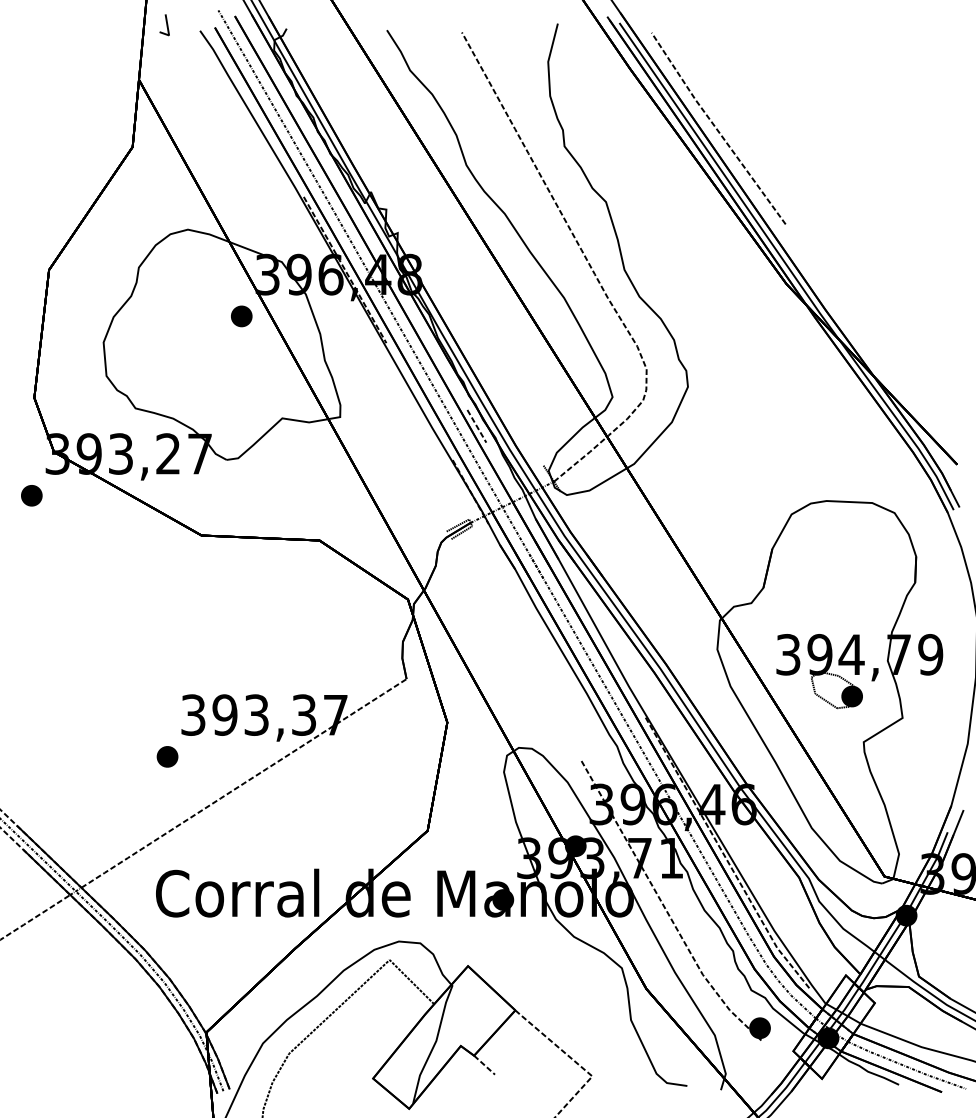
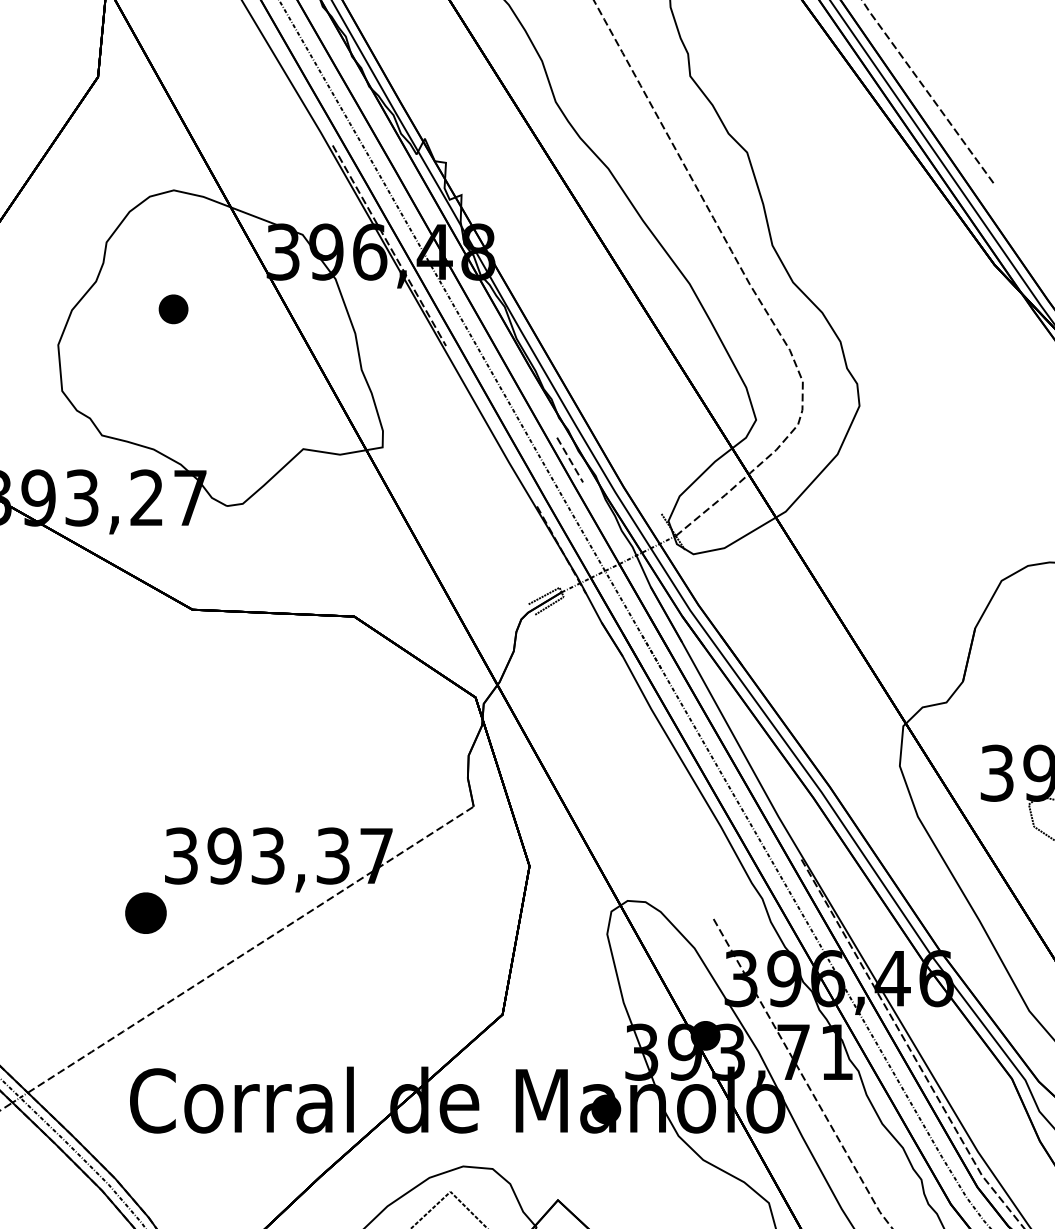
part: (241, 316) -> (173, 309), moved
part: (167, 756) -> (145, 912), size x1.4

